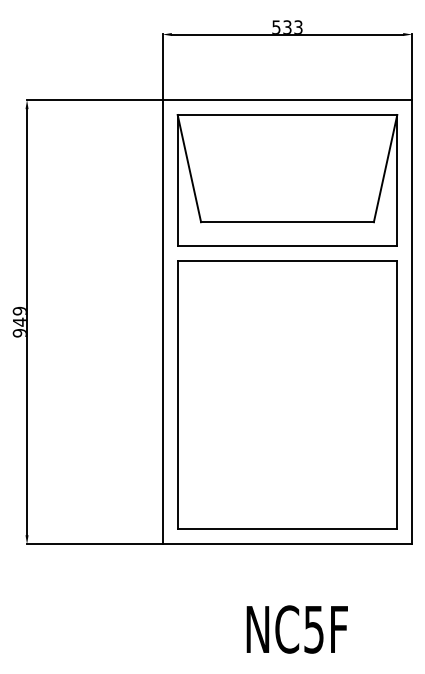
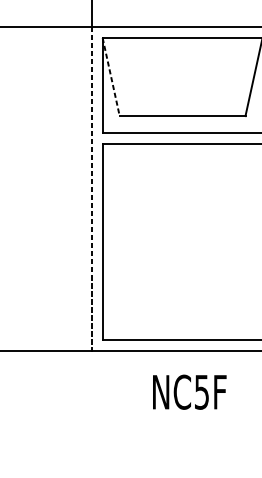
line: (189, 168) -> (111, 77), solid -> dashed
line: (162, 322) -> (91, 189), solid -> dashed
text: (296, 629) -> (189, 392), moved

